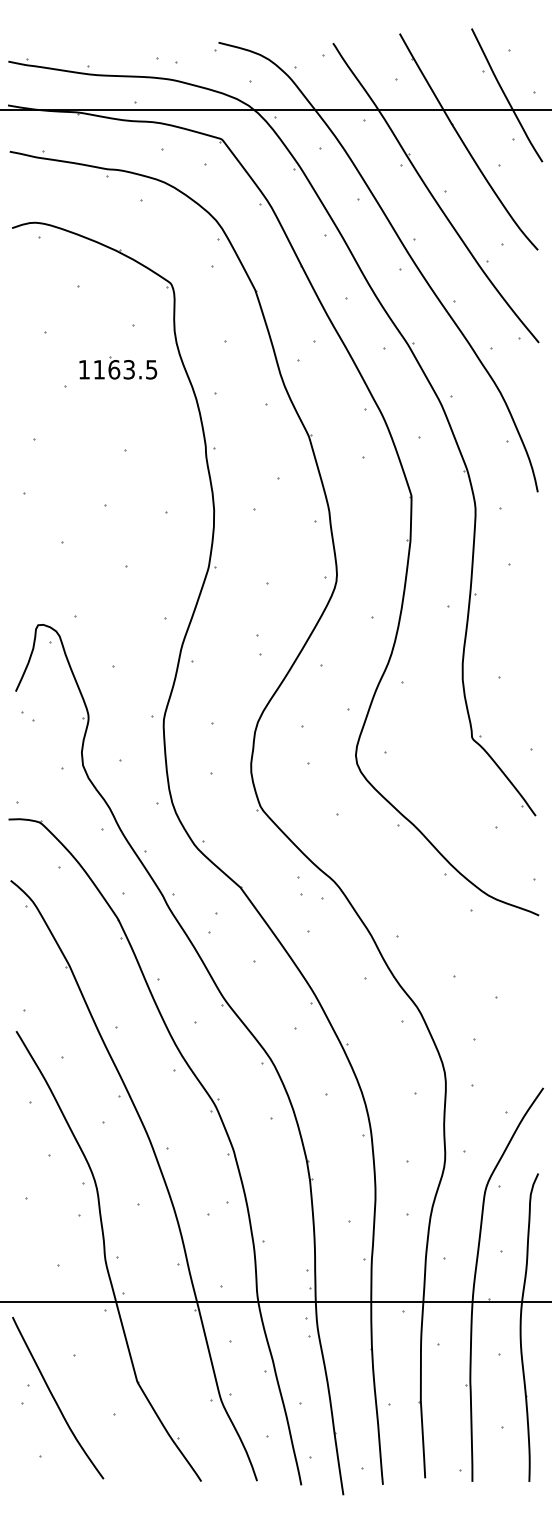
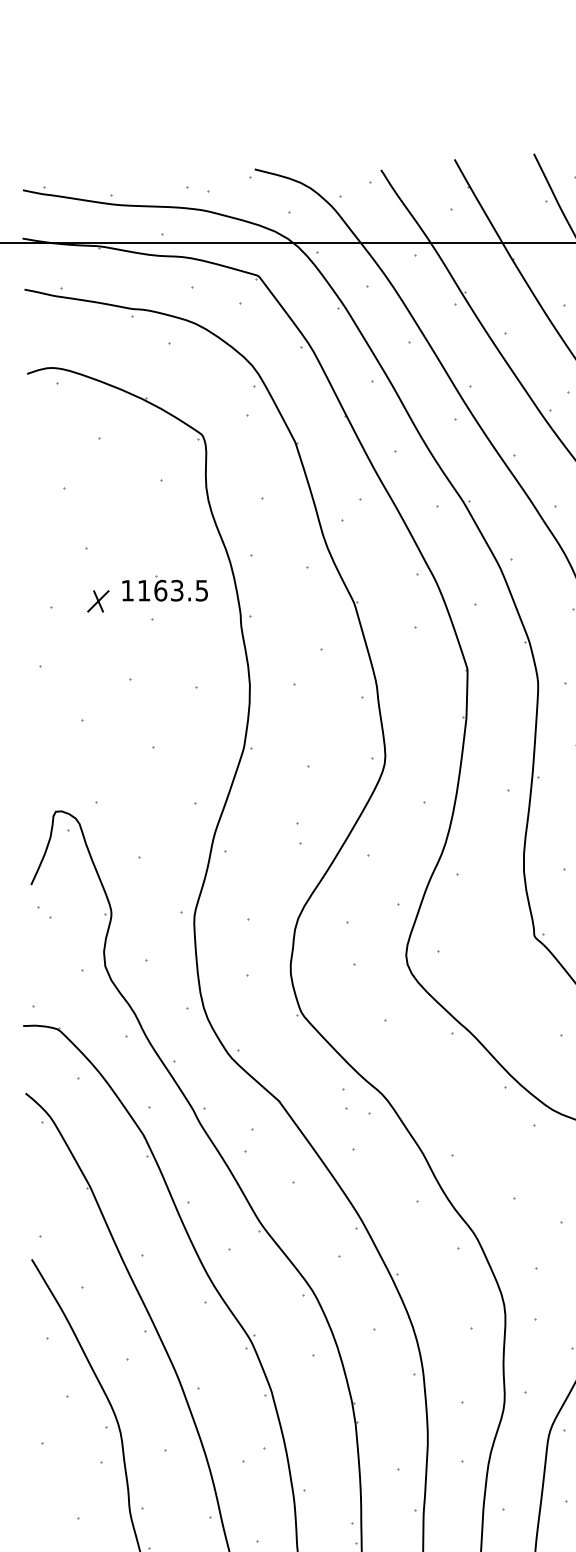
part: (118, 367) -> (165, 588), moved
part: (76, 434) -> (98, 601), added

